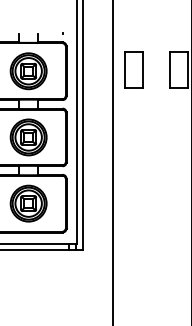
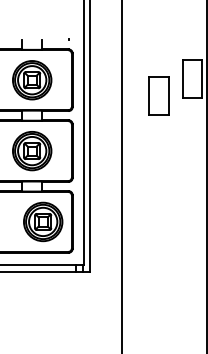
part: (133, 69) -> (158, 95), moved
part: (28, 203) -> (43, 221), moved

